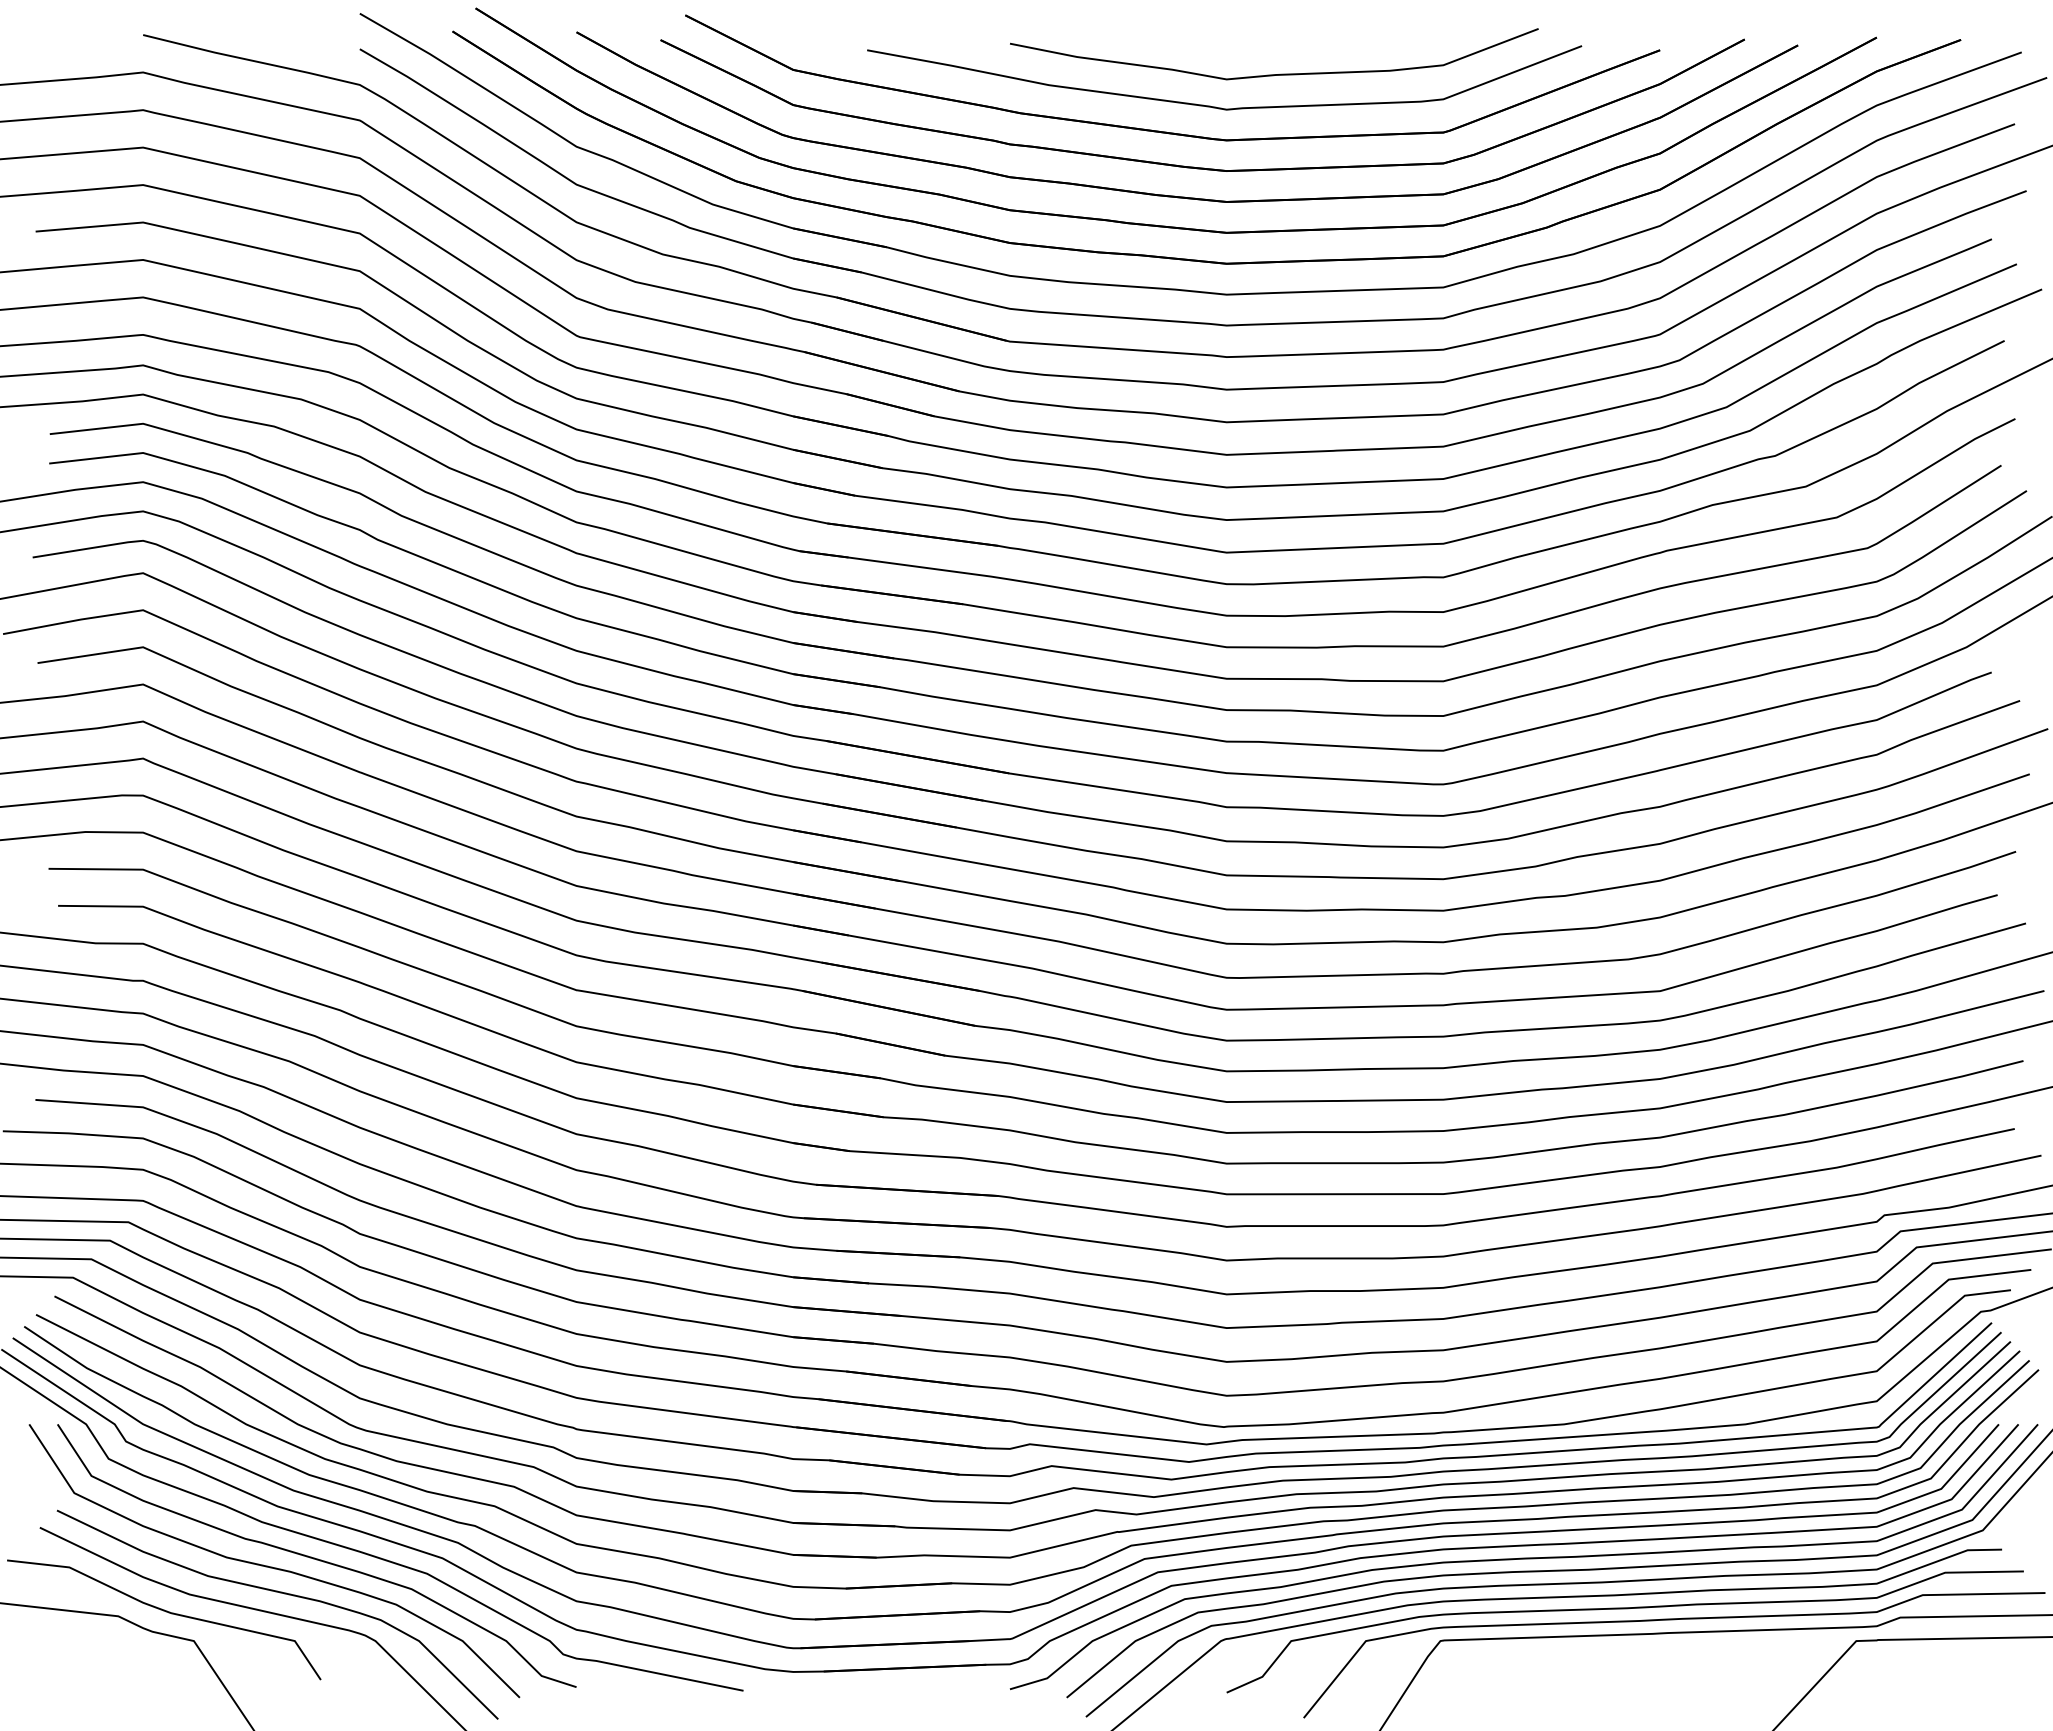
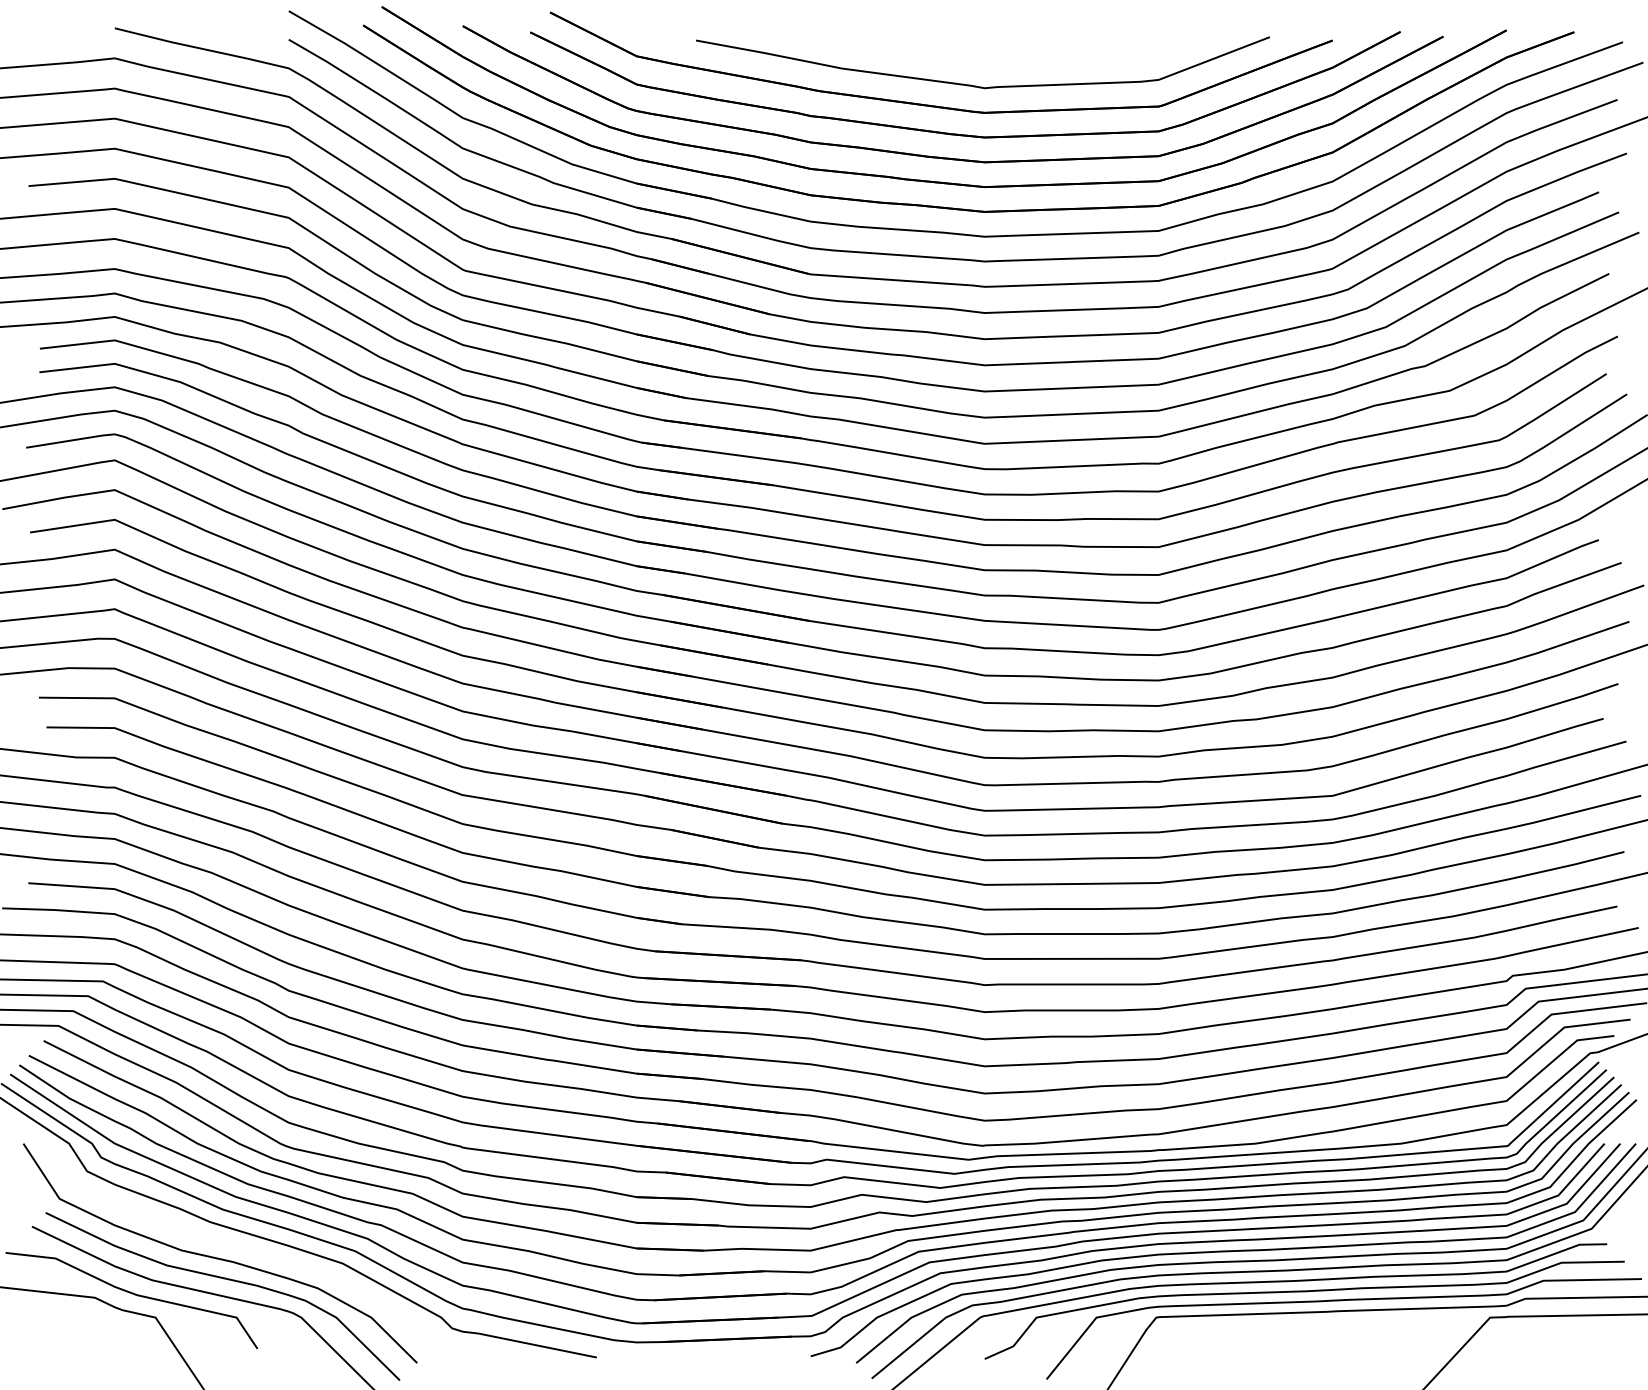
curve: (1280, 73) -> (1027, 59), removed
curve: (314, 1557) -> (252, 1250), removed

